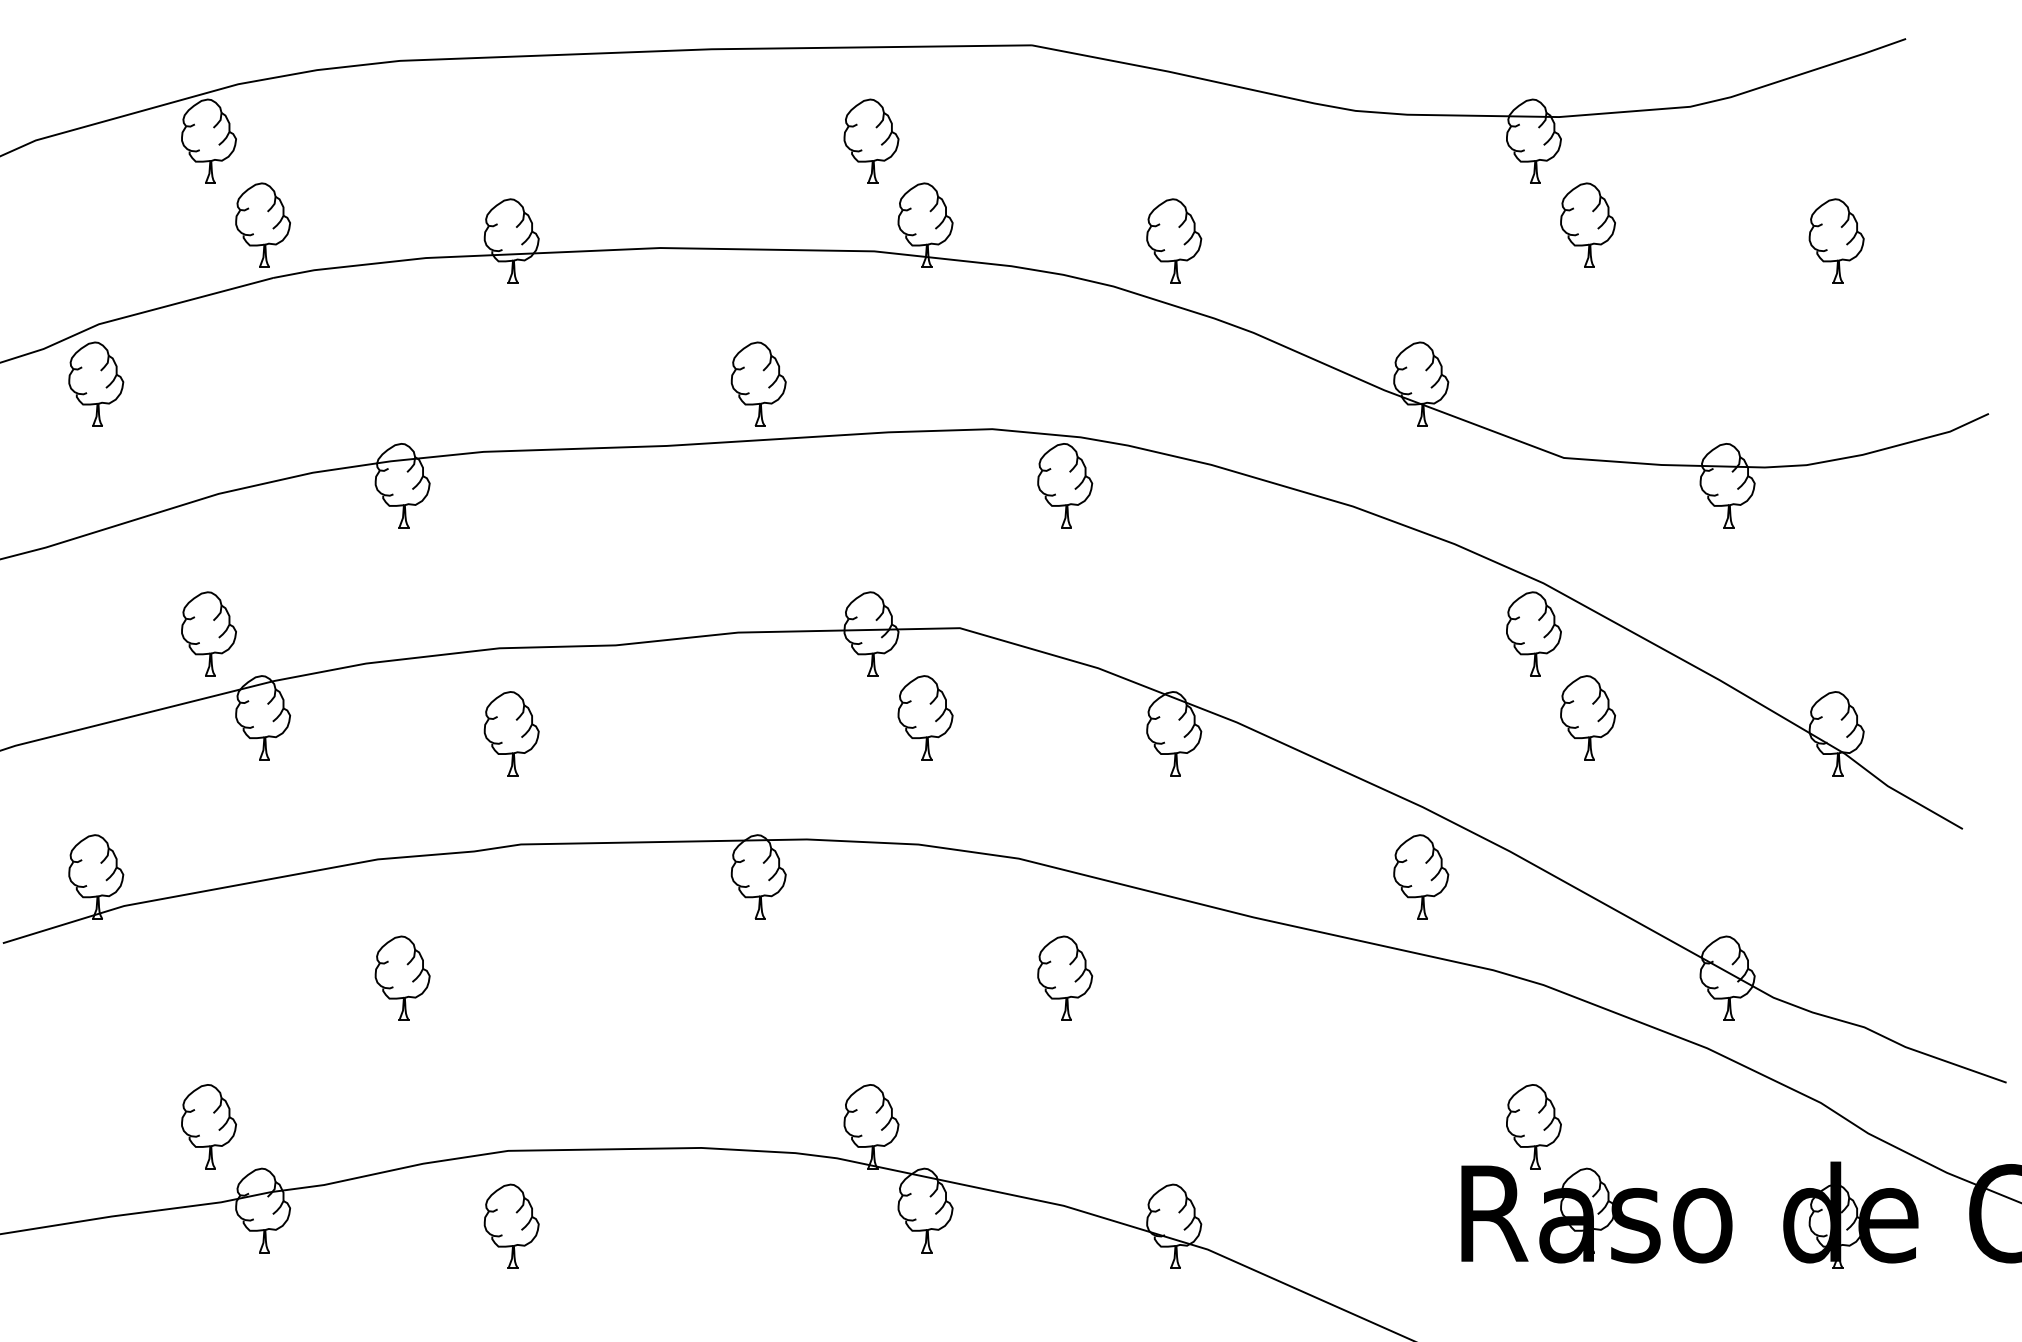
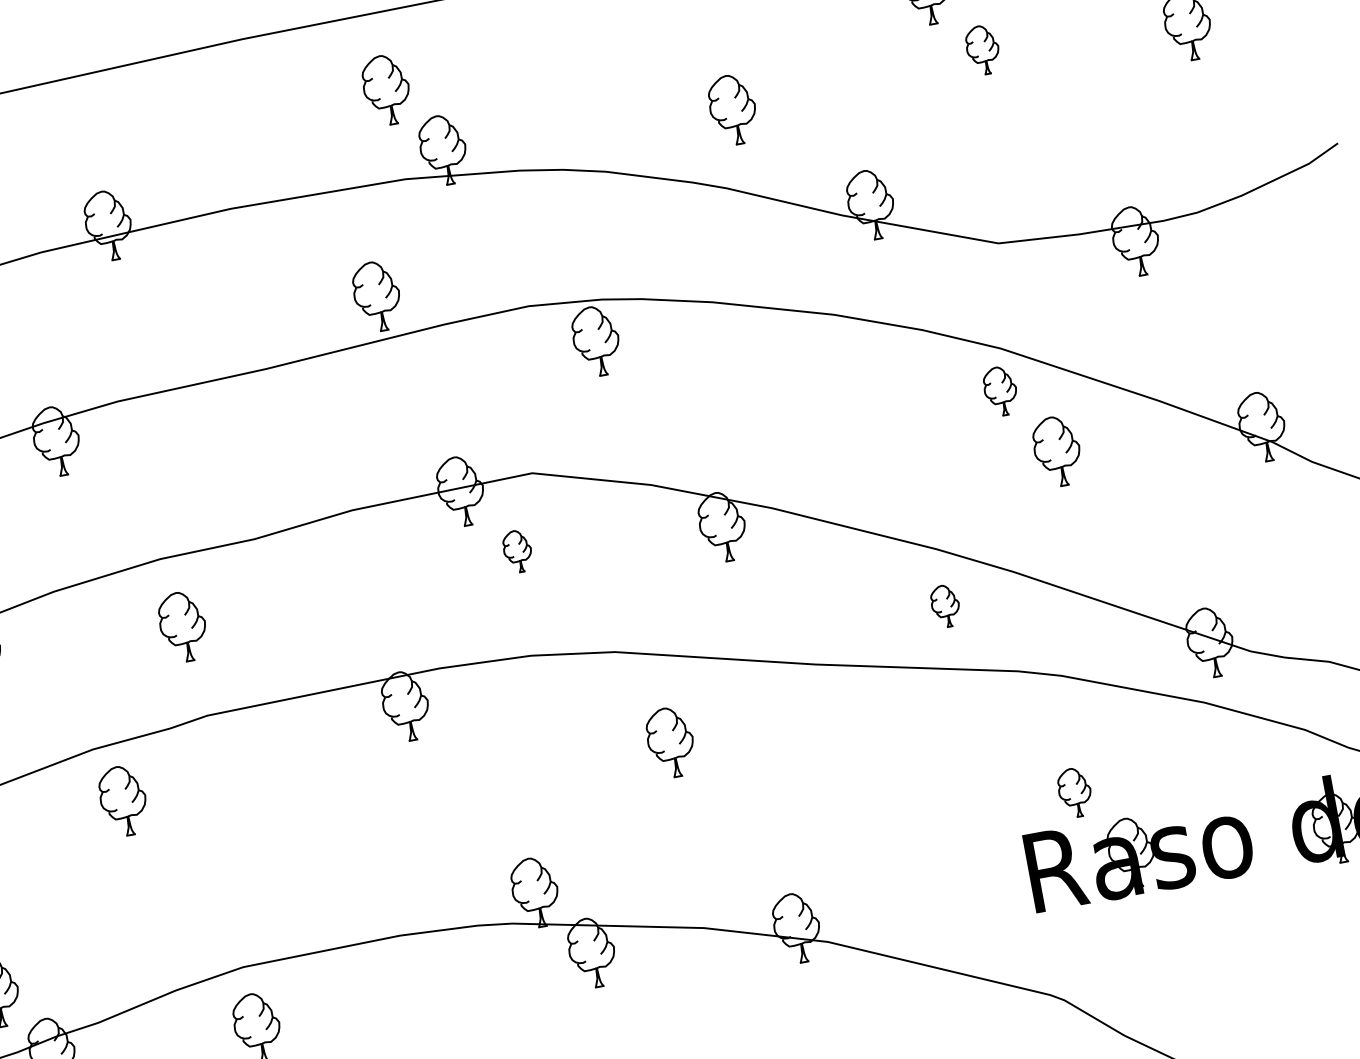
part: (1587, 224) -> (982, 49), size x0.7
part: (1174, 240) -> (733, 109), moved
part: (758, 383) -> (376, 295), moved
part: (1533, 633) -> (1000, 390), size x0.7
part: (925, 717) -> (517, 551), size x0.6
part: (1421, 876) -> (945, 605), size x0.6
part: (402, 977) -> (123, 800), moved
part: (1533, 1126) -> (1074, 792), size x0.7

